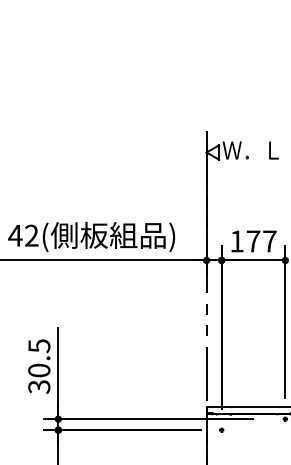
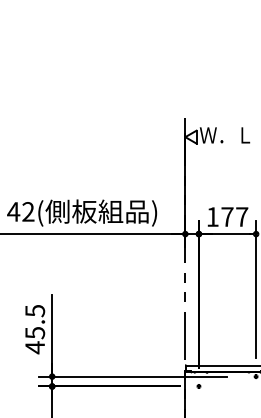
text: (39, 378) -> (35, 340), 30.5 -> 45.5

